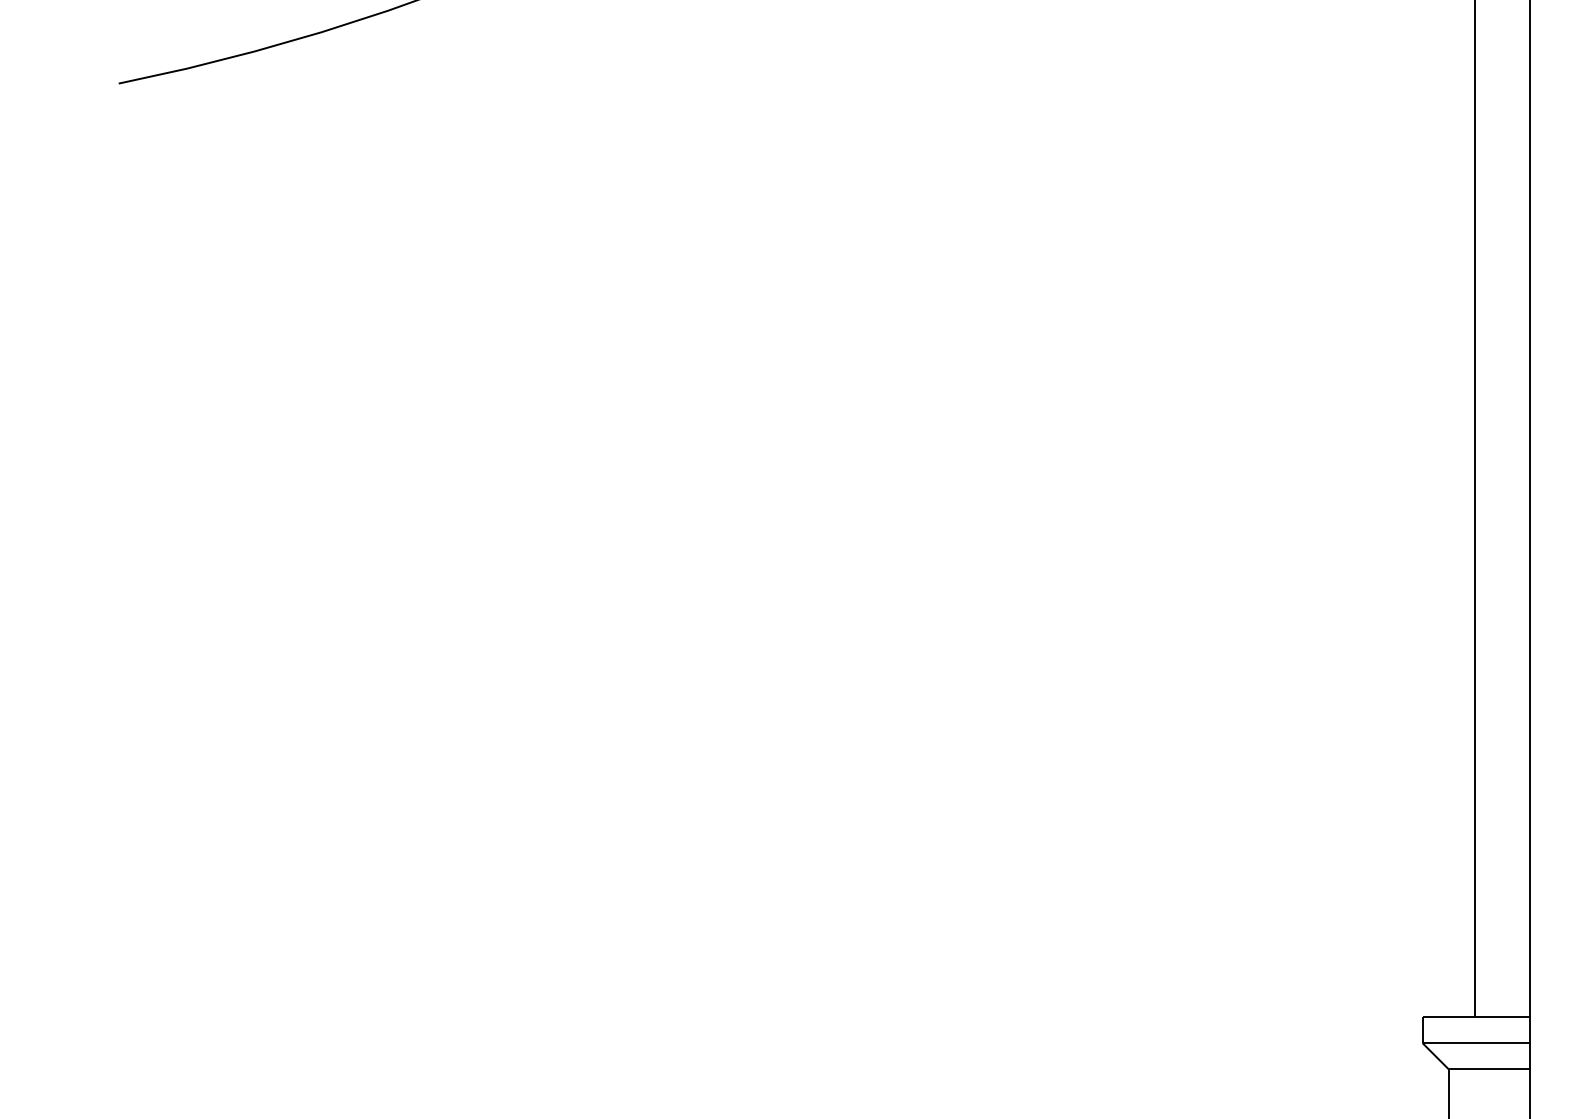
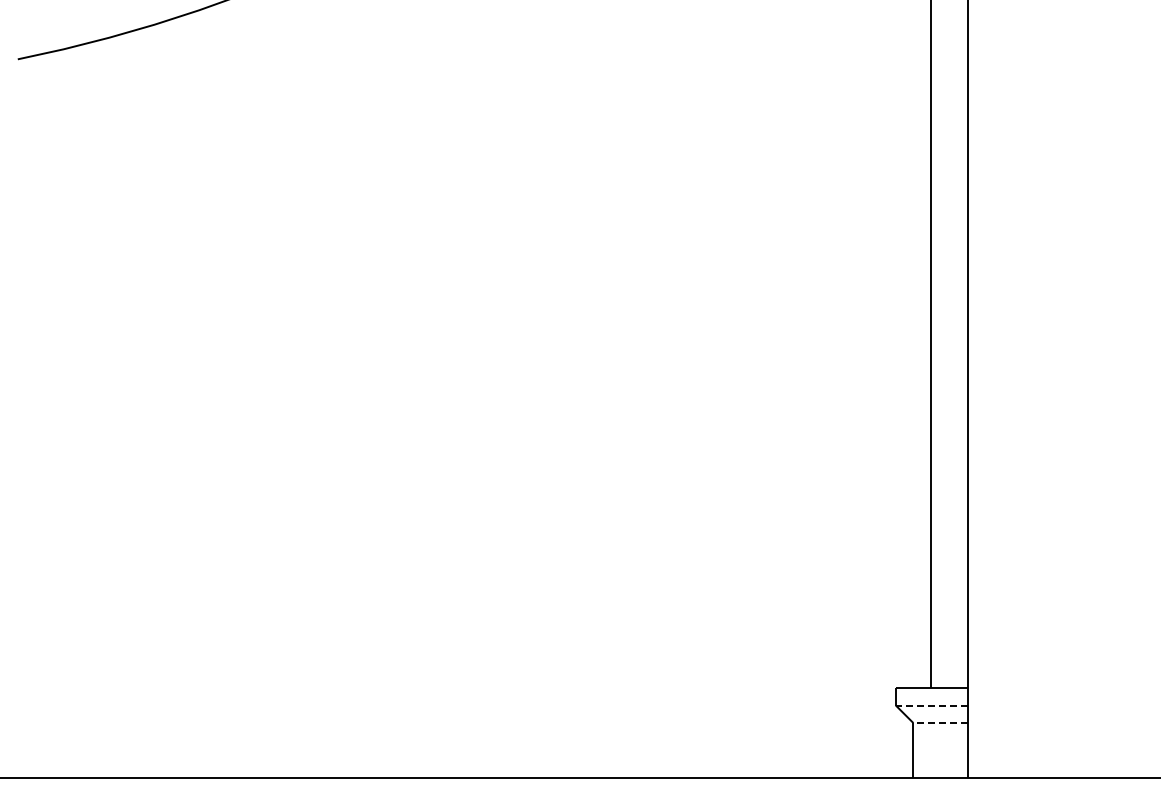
line: (1475, 1043) -> (931, 705), solid -> dashed
line: (1488, 1069) -> (940, 723), solid -> dashed

